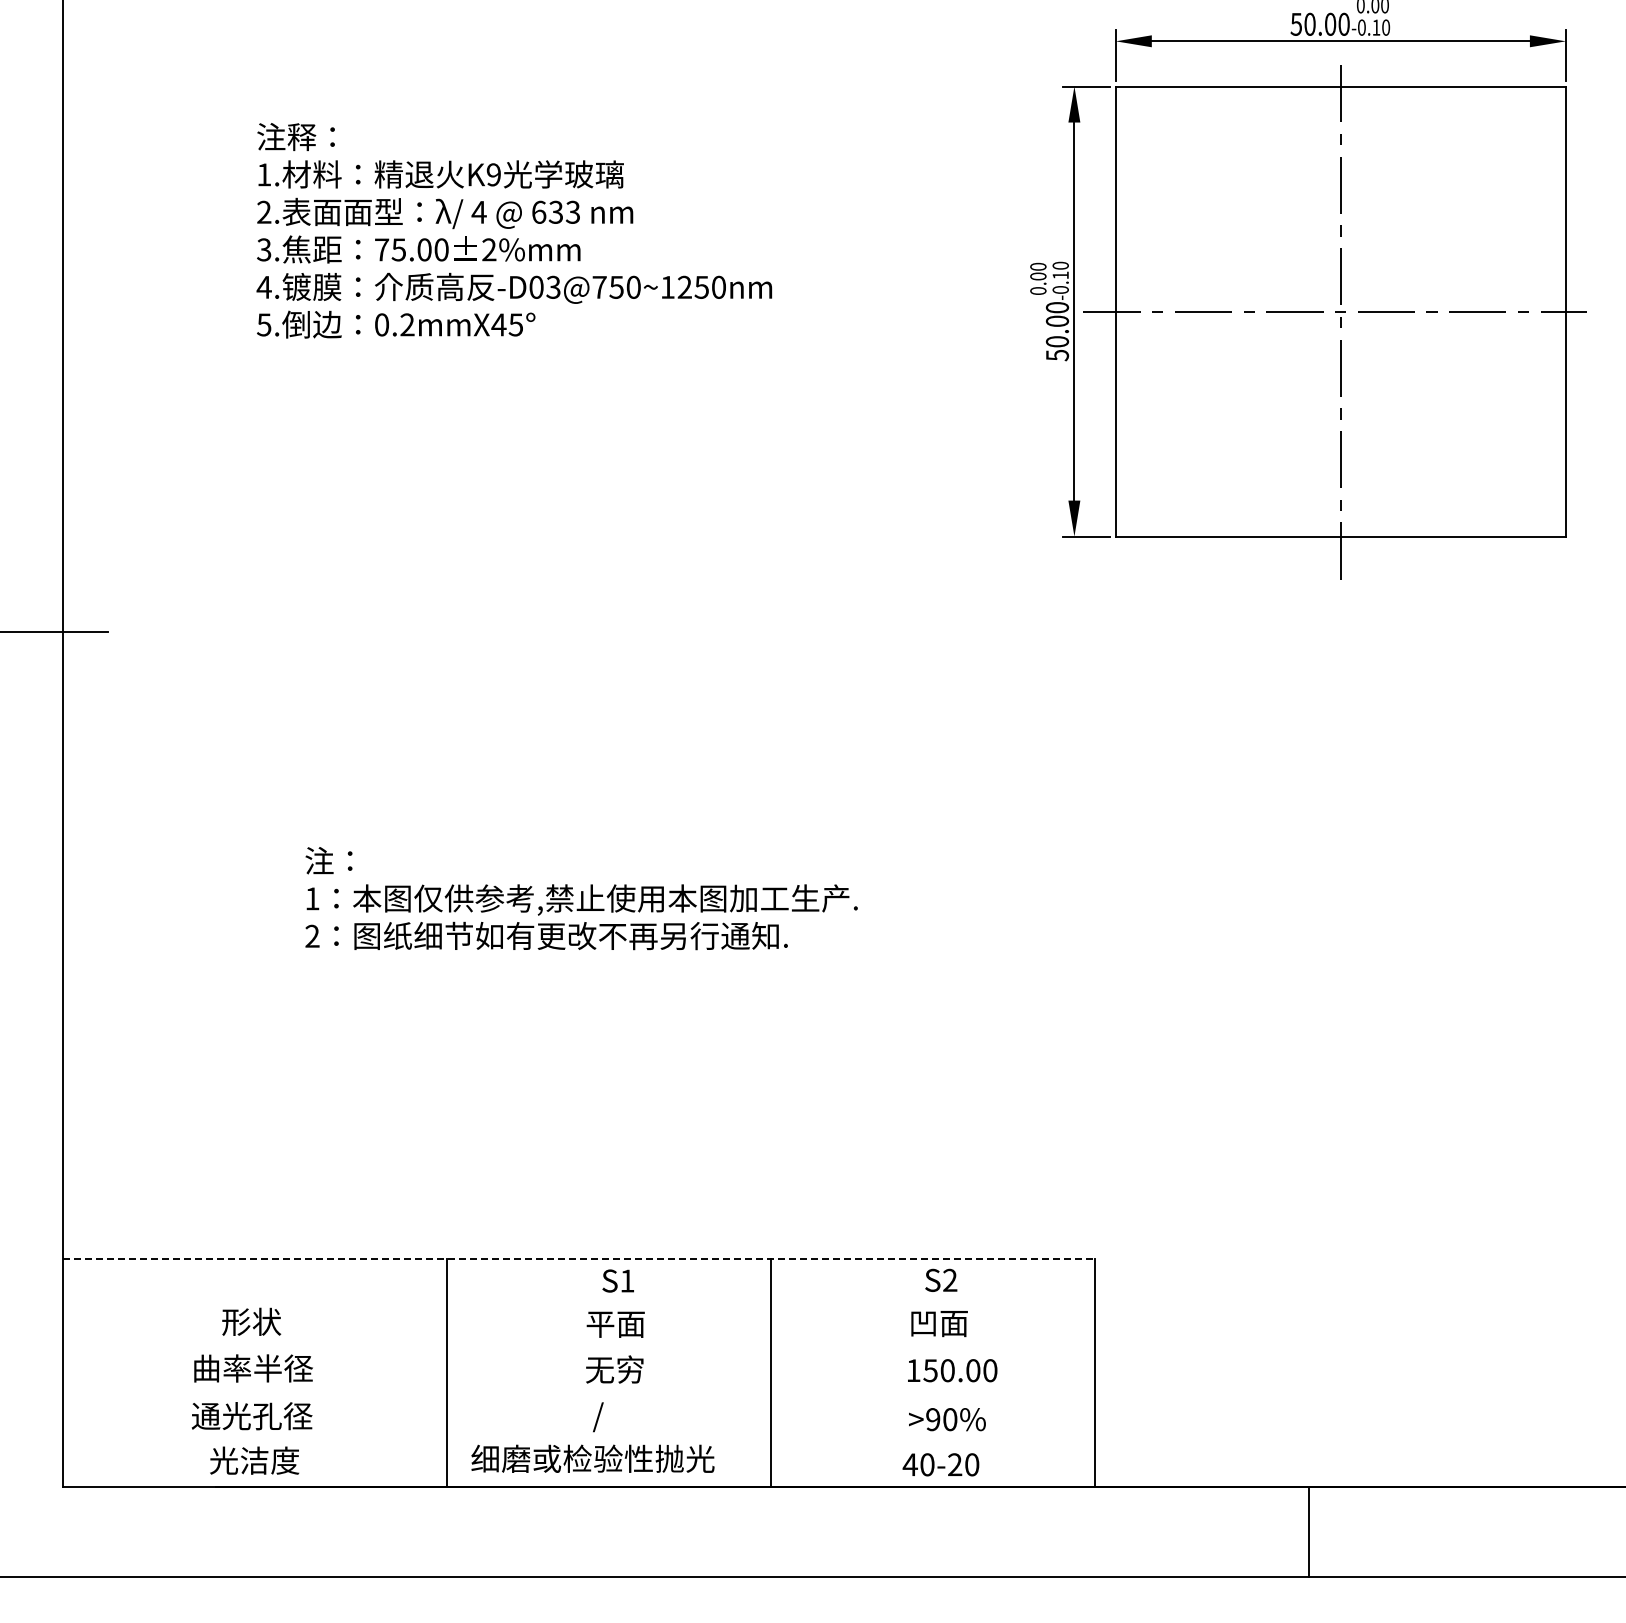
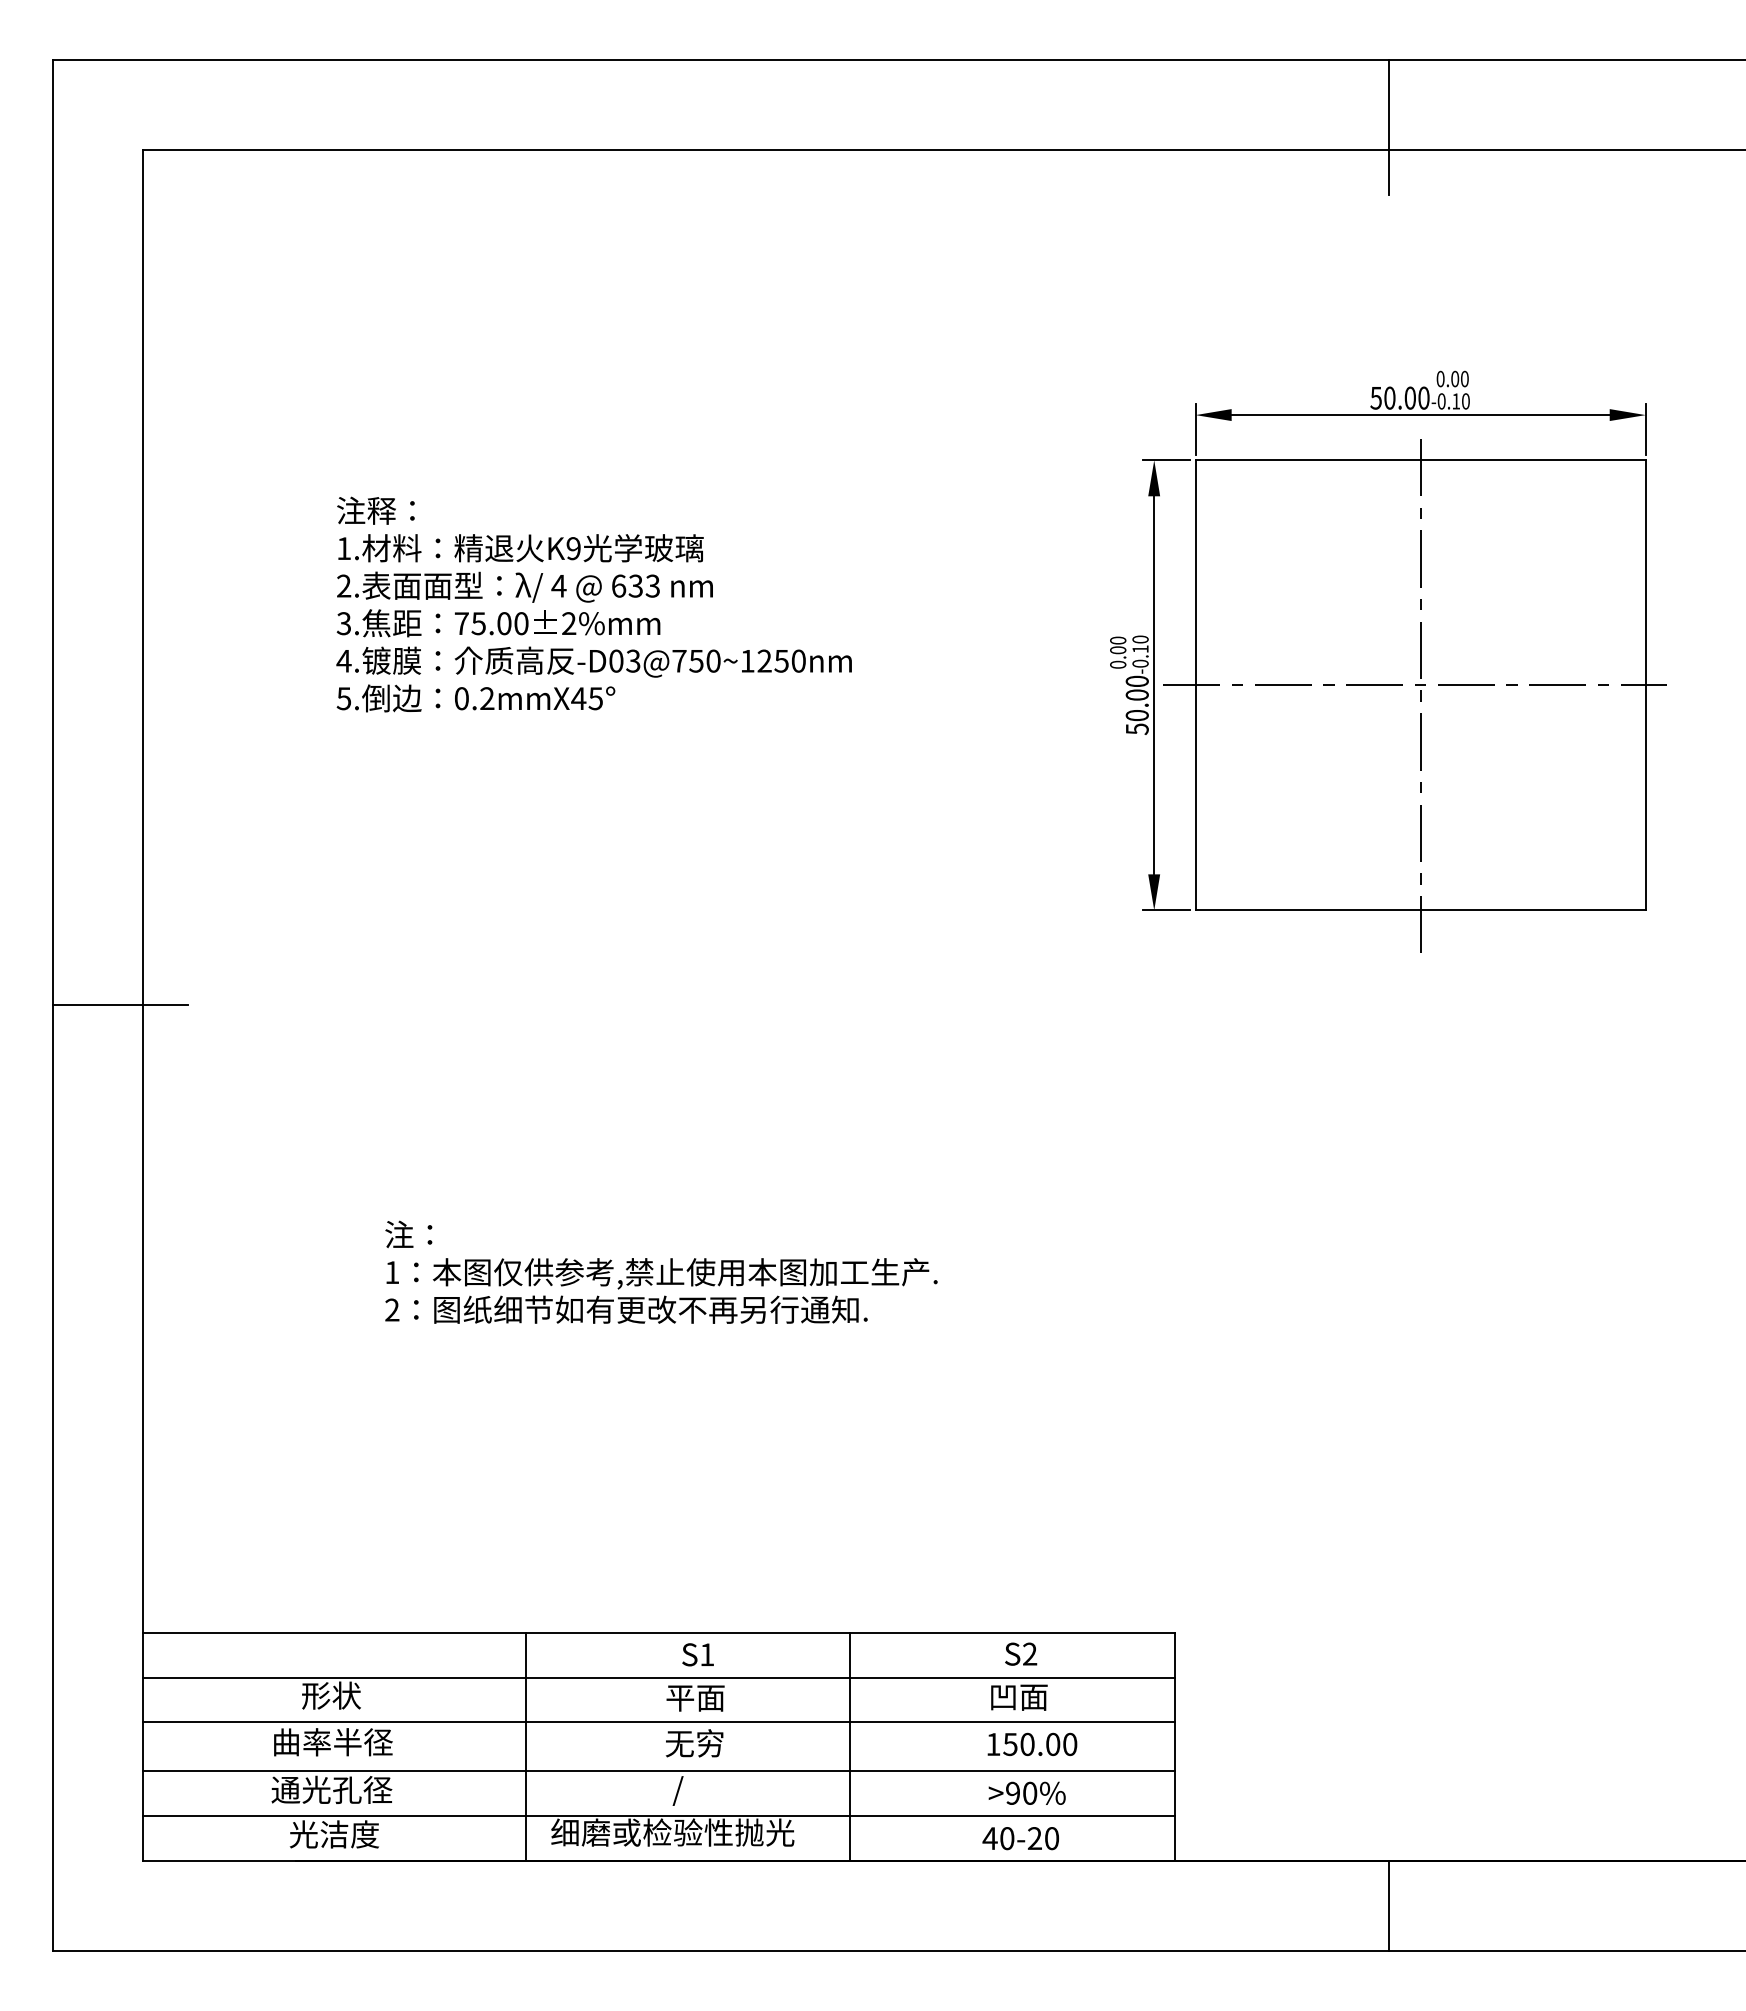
line: (579, 1258) -> (659, 1632), dashed -> solid
line: (578, 1303) -> (658, 1677), added
line: (578, 1348) -> (658, 1722), added
line: (578, 1396) -> (658, 1770), added
line: (578, 1441) -> (658, 1815), added

